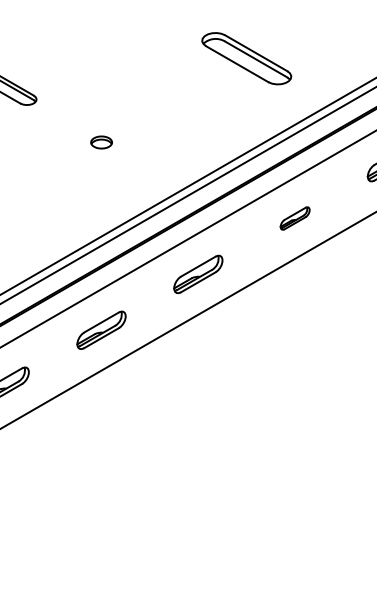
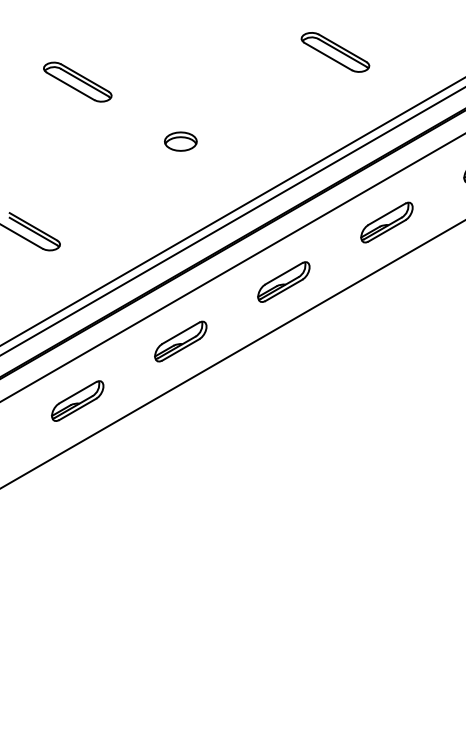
part: (246, 58) -> (335, 52), size x0.71
part: (101, 142) -> (180, 141), size x1.43
part: (294, 218) -> (386, 222), size x1.67

